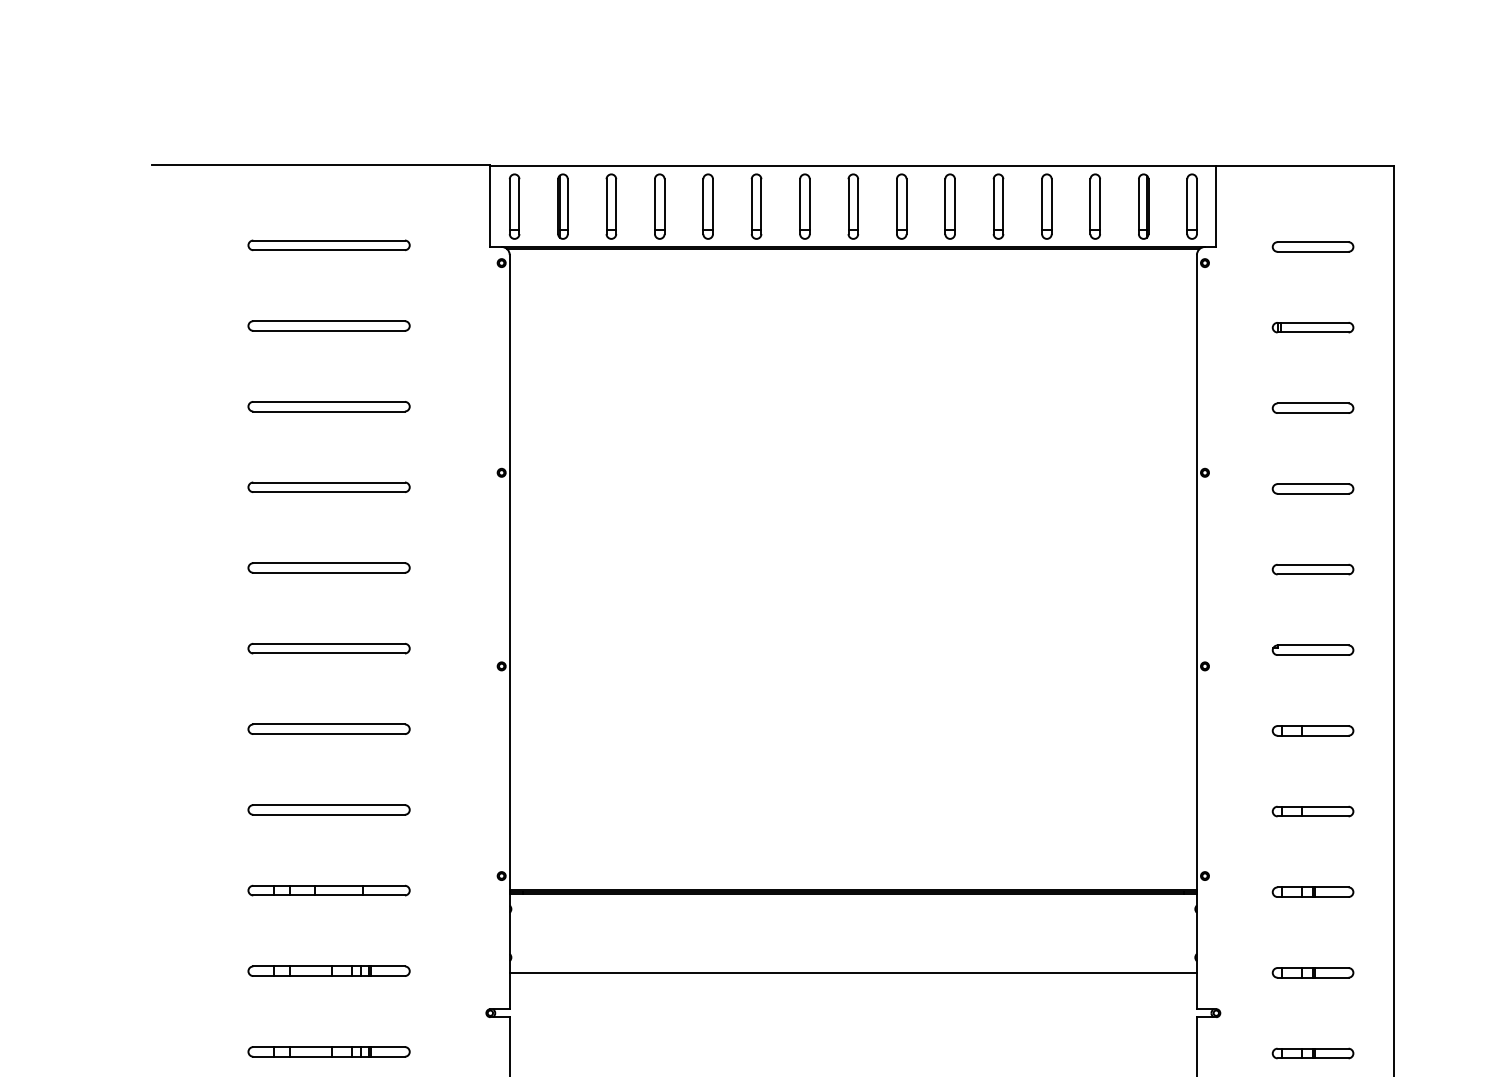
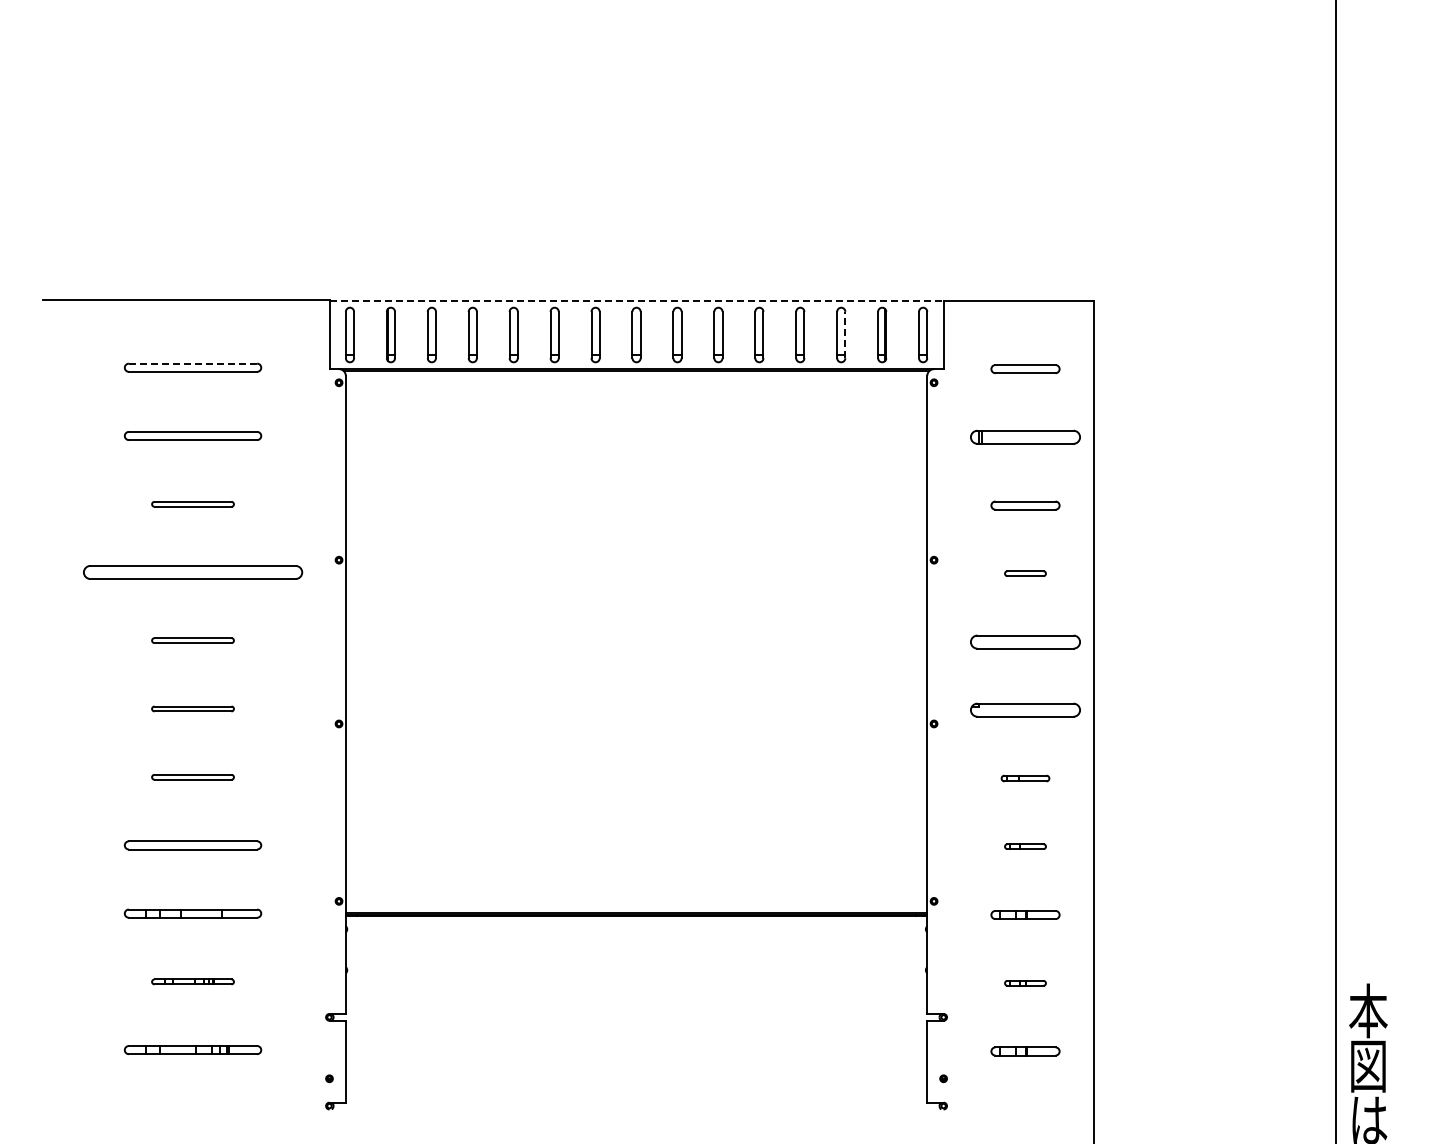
line: (854, 165) -> (637, 300), solid -> dashed
line: (1100, 206) -> (845, 334), solid -> dashed
line: (328, 240) -> (192, 363), solid -> dashed
part: (1313, 327) -> (1025, 437), size x1.6
part: (328, 406) -> (192, 504), size x0.6
part: (328, 487) -> (192, 572), size x1.6
part: (1313, 488) -> (1025, 573), size x0.6
part: (328, 567) -> (192, 640), size x0.6
part: (1313, 568) -> (1025, 641), size x1.6
part: (328, 648) -> (192, 708), size x0.6
part: (1313, 650) -> (1025, 710), size x1.6
part: (328, 729) -> (192, 777), size x0.6
part: (1313, 730) -> (1025, 778), size x0.7
part: (1313, 811) -> (1025, 846), size x0.6
part: (328, 970) -> (192, 981), size x0.6
line: (853, 973) -> (636, 983), removed
part: (1313, 973) -> (1025, 983), size x0.6

